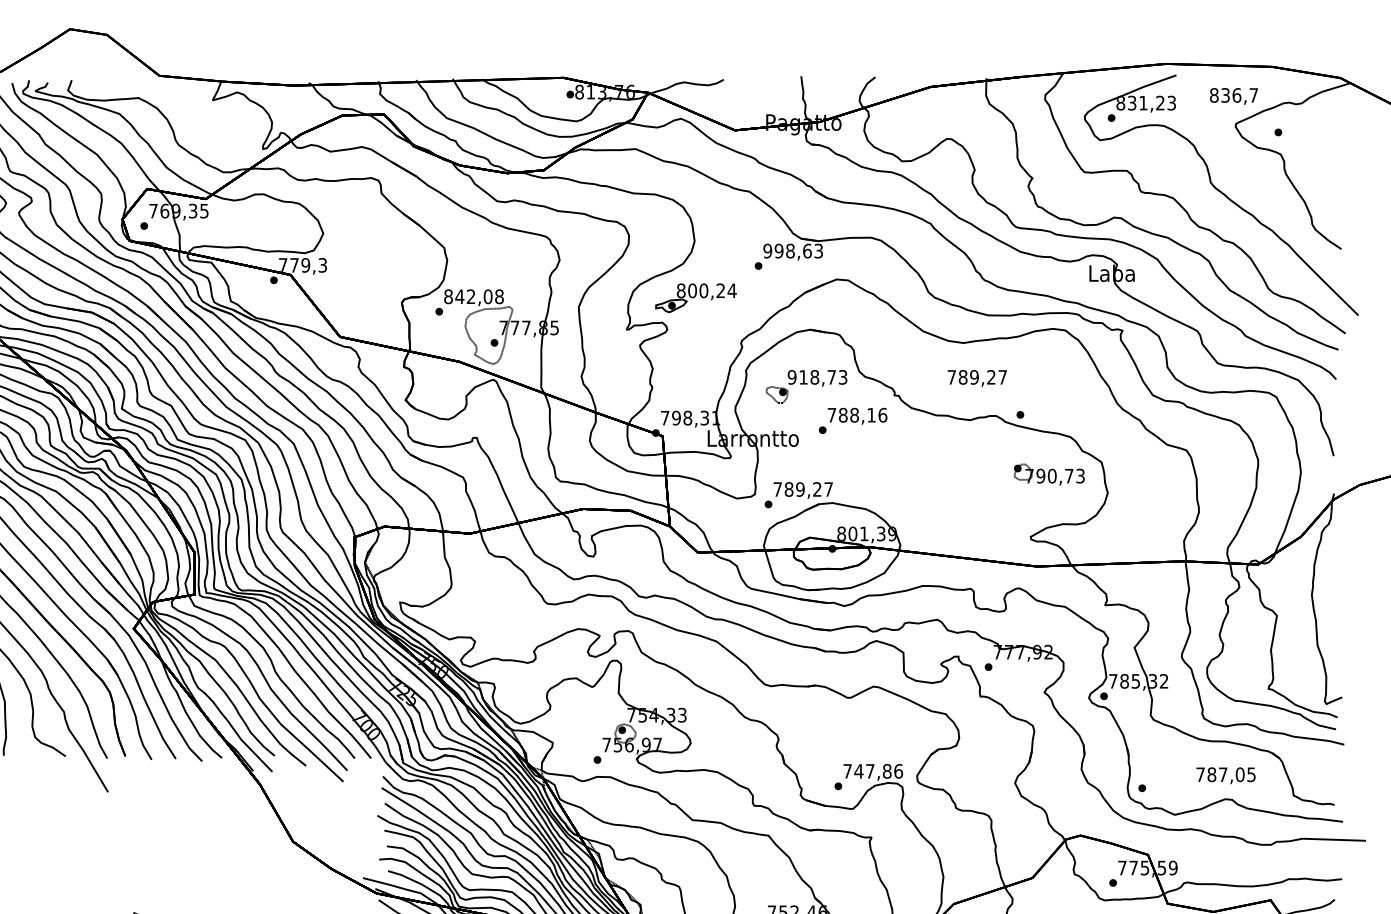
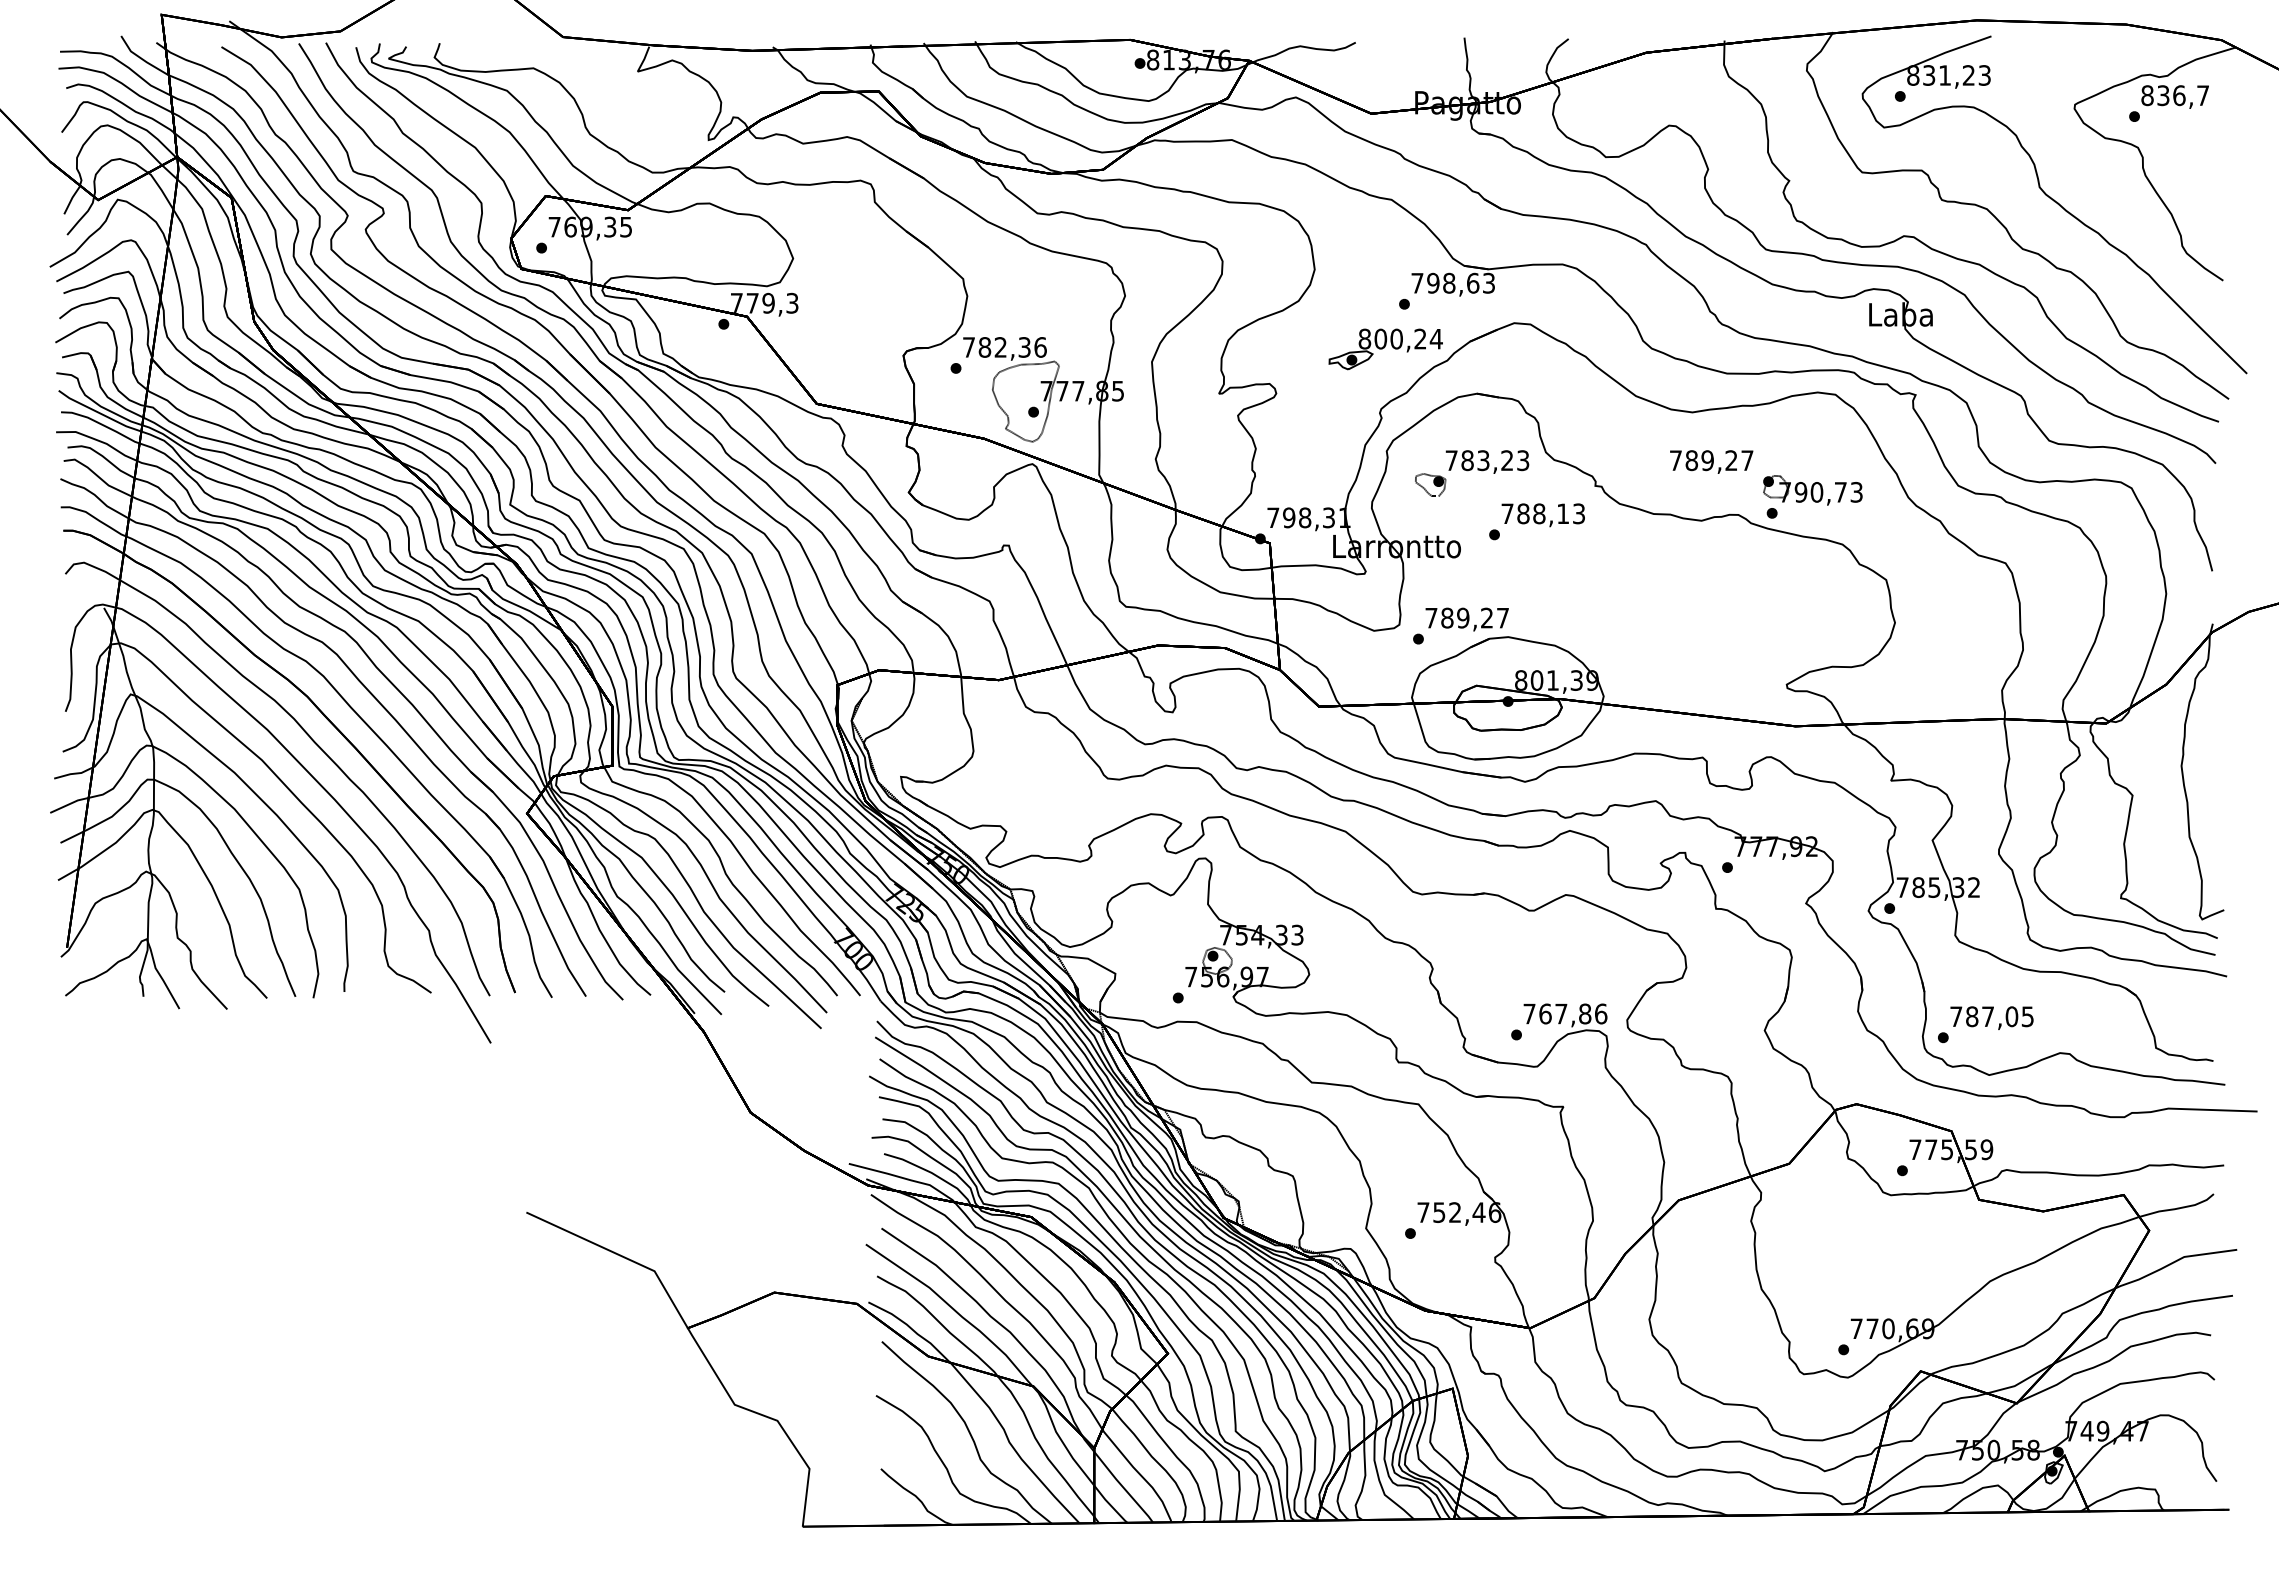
text: (1233, 96) -> (2174, 96), moved
text: (767, 250) -> (1417, 282), 998,63 -> 798,63
text: (473, 296) -> (1004, 347), 842,08 -> 782,36
part: (695, 298) -> (1385, 349), moved
text: (811, 377) -> (1479, 460), 918,73 -> 783,23
text: (883, 415) -> (1579, 513), 788,16 -> 788,13
part: (1049, 474) -> (1812, 490), moved
text: (858, 771) -> (1544, 1013), 747,86 -> 767,86
text: (1225, 775) -> (1991, 1017), moved

